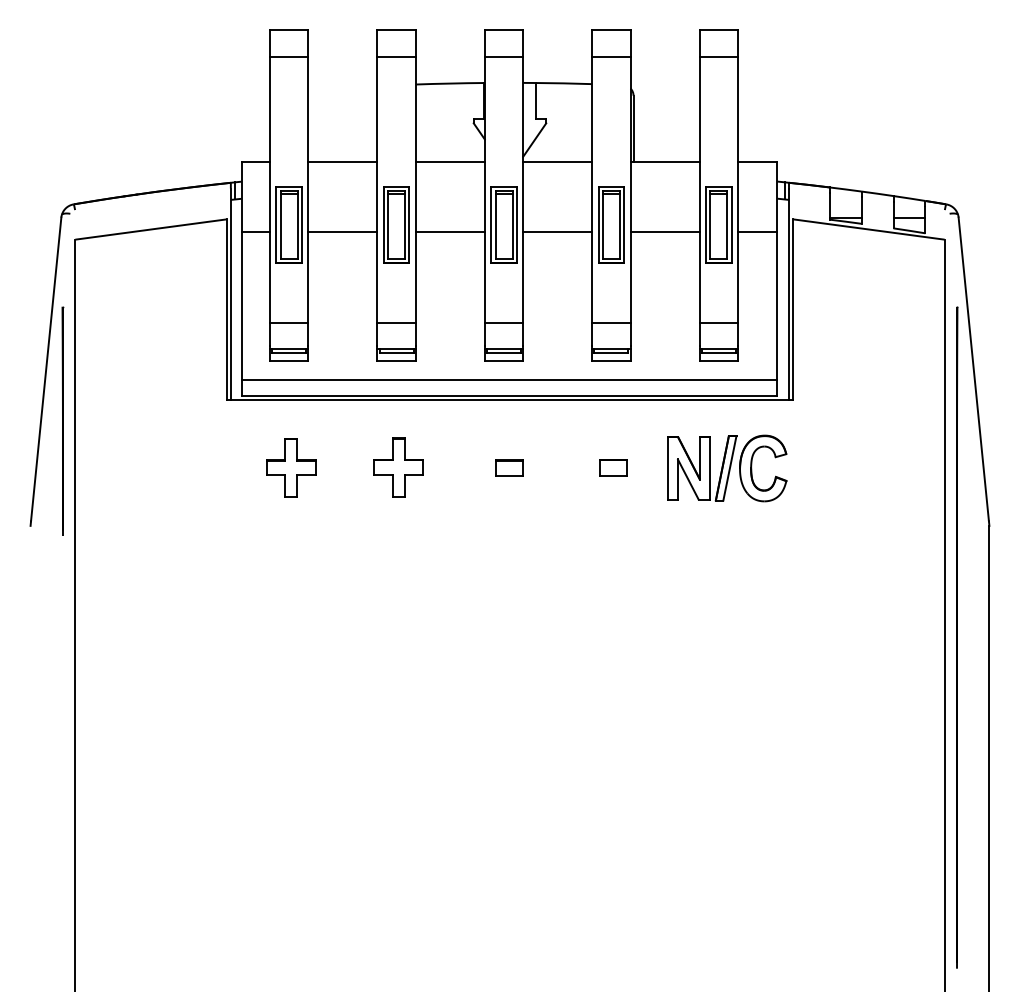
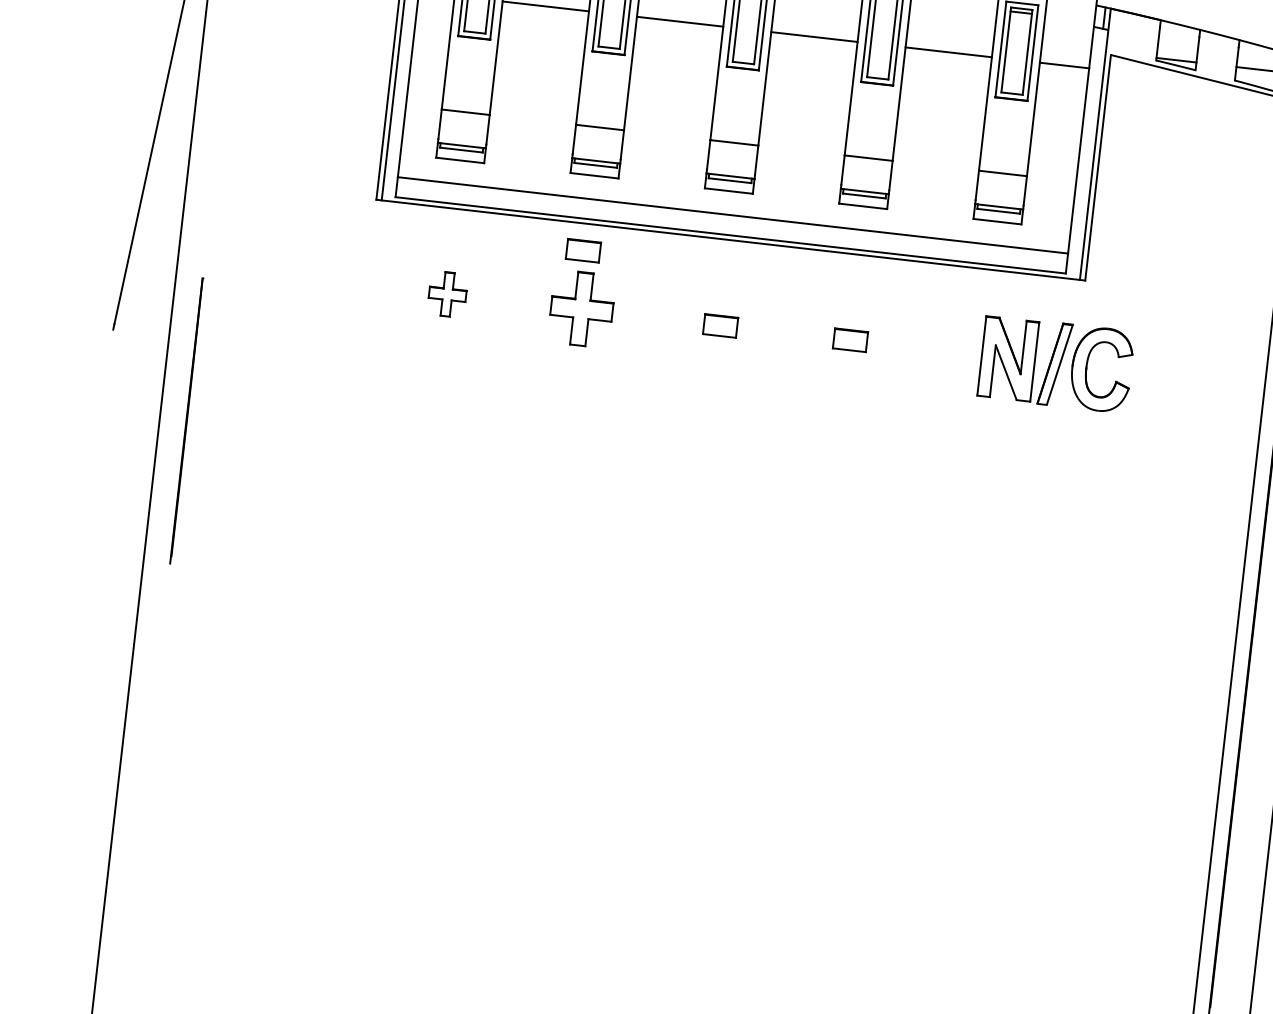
part: (62, 420) -> (186, 419), moved
part: (394, 420) -> (583, 249), added
part: (291, 467) -> (447, 293), size x0.6
part: (727, 468) -> (1056, 364), moved

